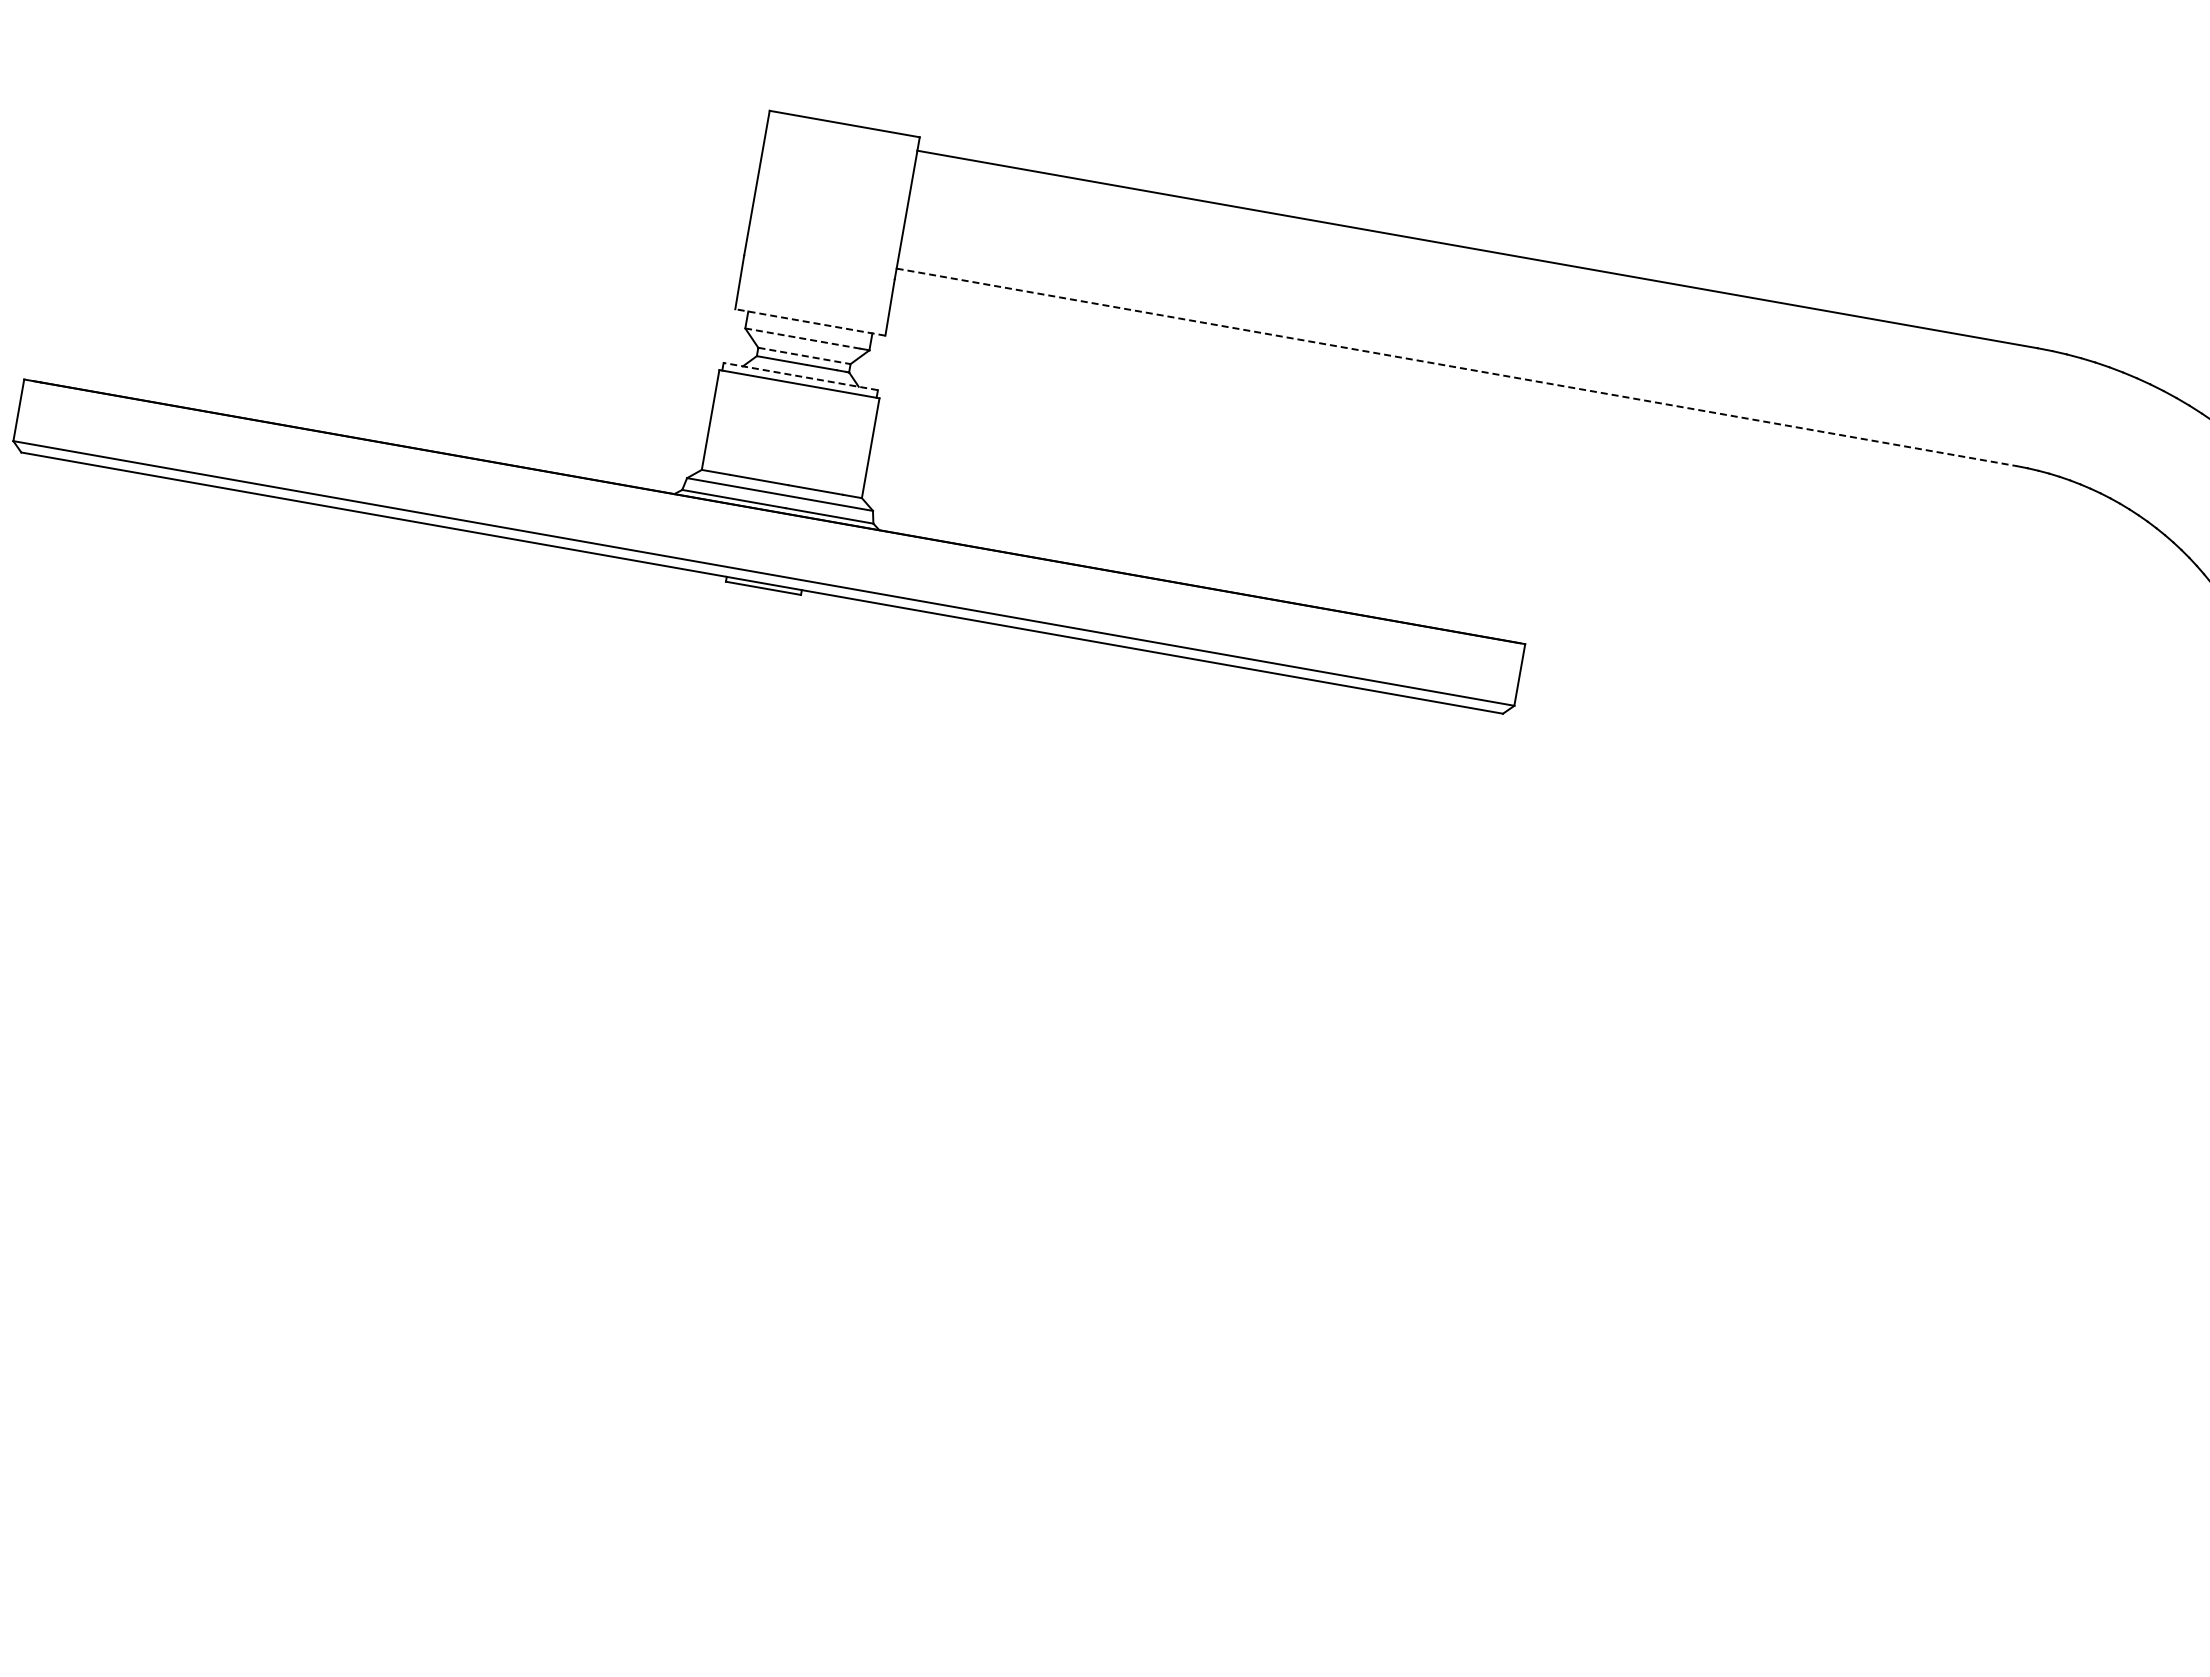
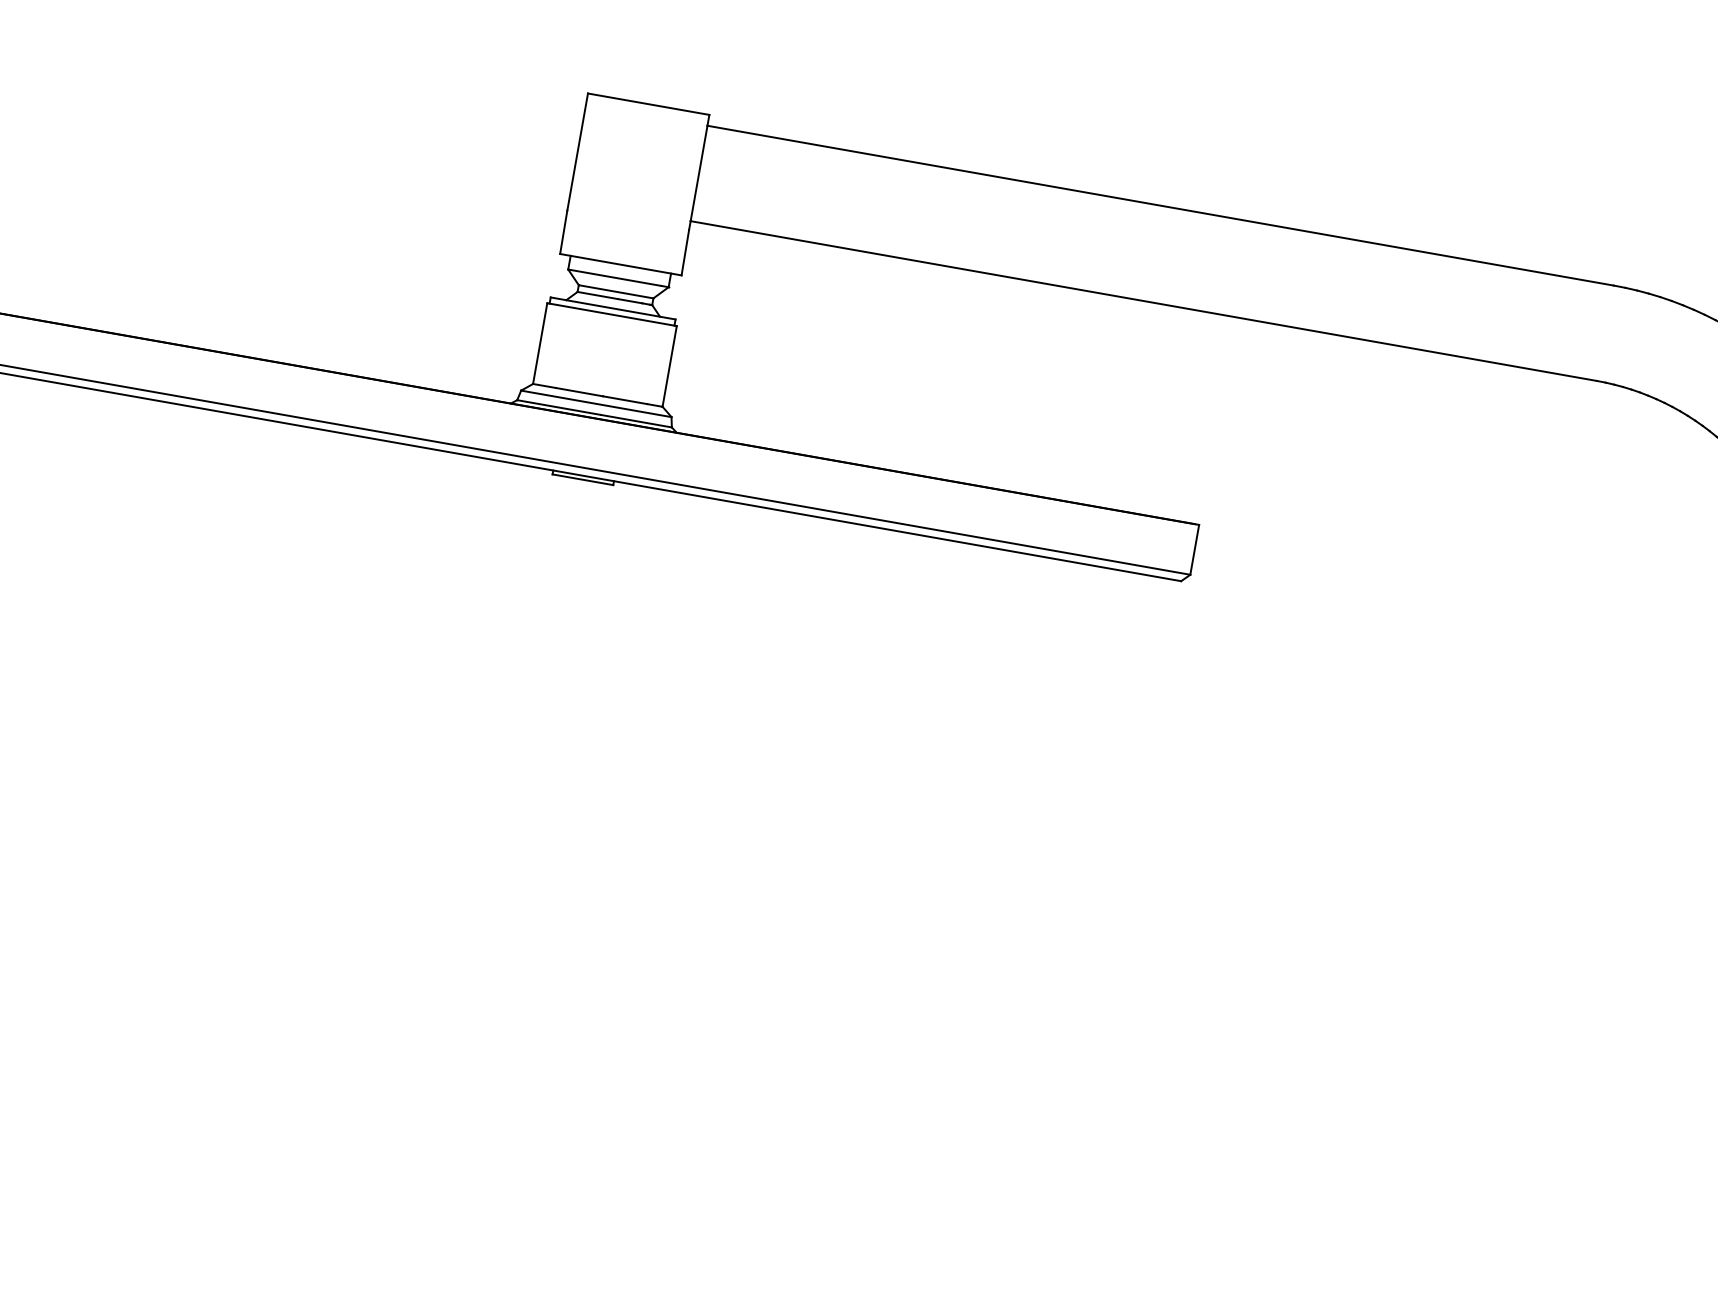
line: (809, 322) -> (620, 264), dashed -> solid
line: (802, 338) -> (614, 277), dashed -> solid
line: (804, 355) -> (616, 291), dashed -> solid
line: (1456, 367) -> (1143, 301), dashed -> solid
line: (800, 376) -> (612, 308), dashed -> solid

